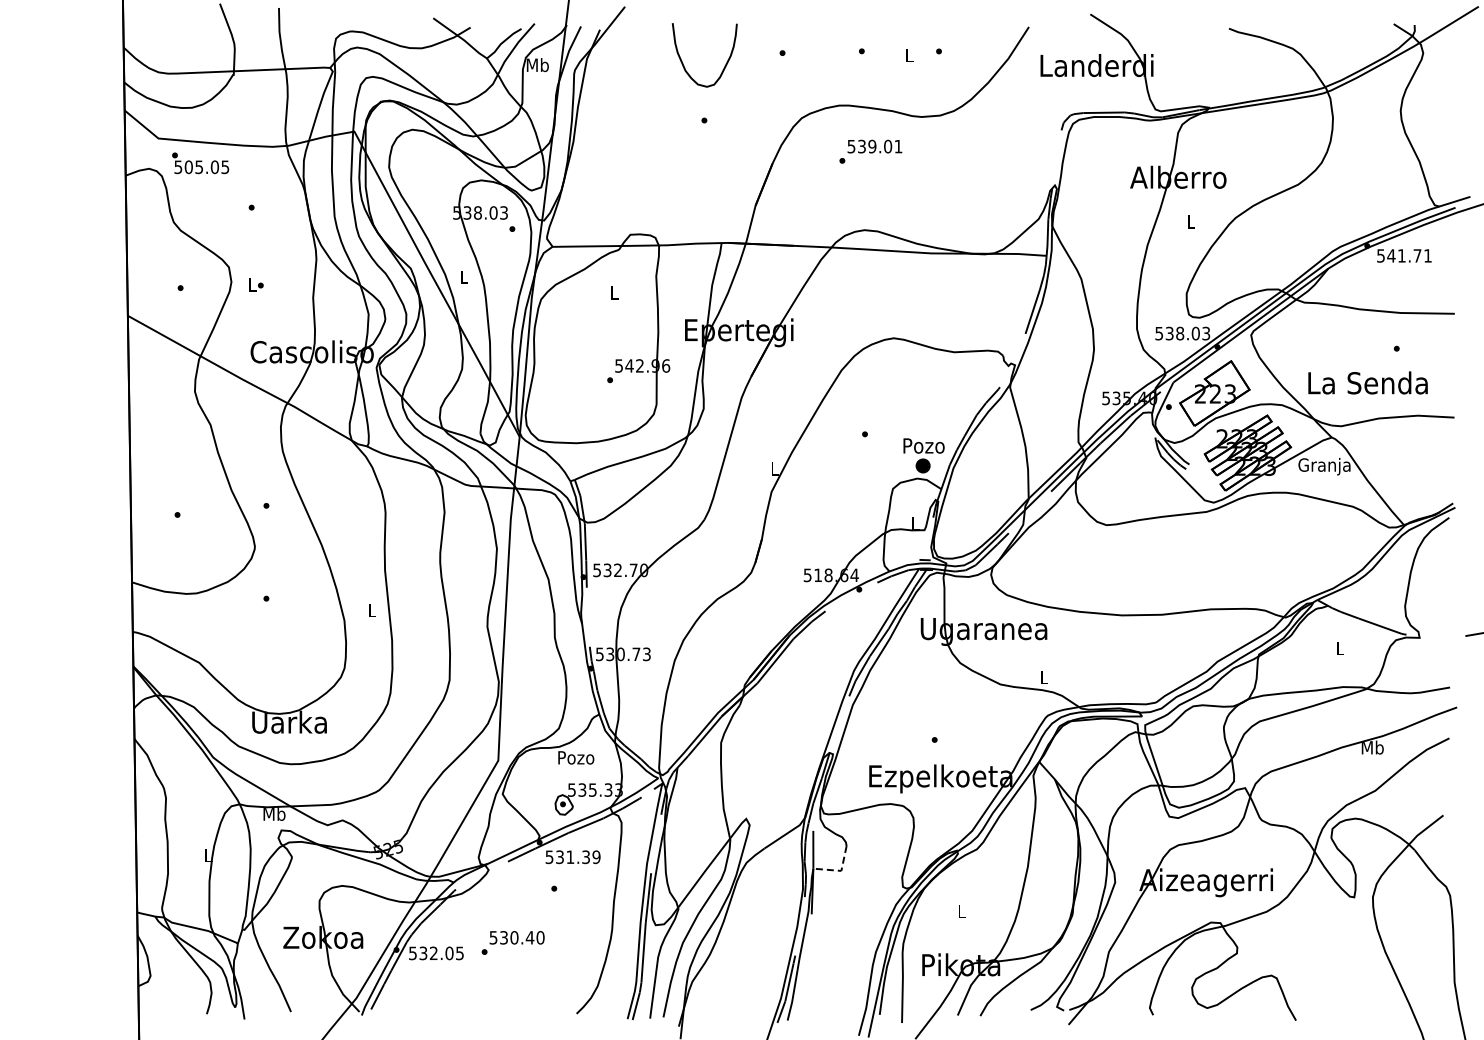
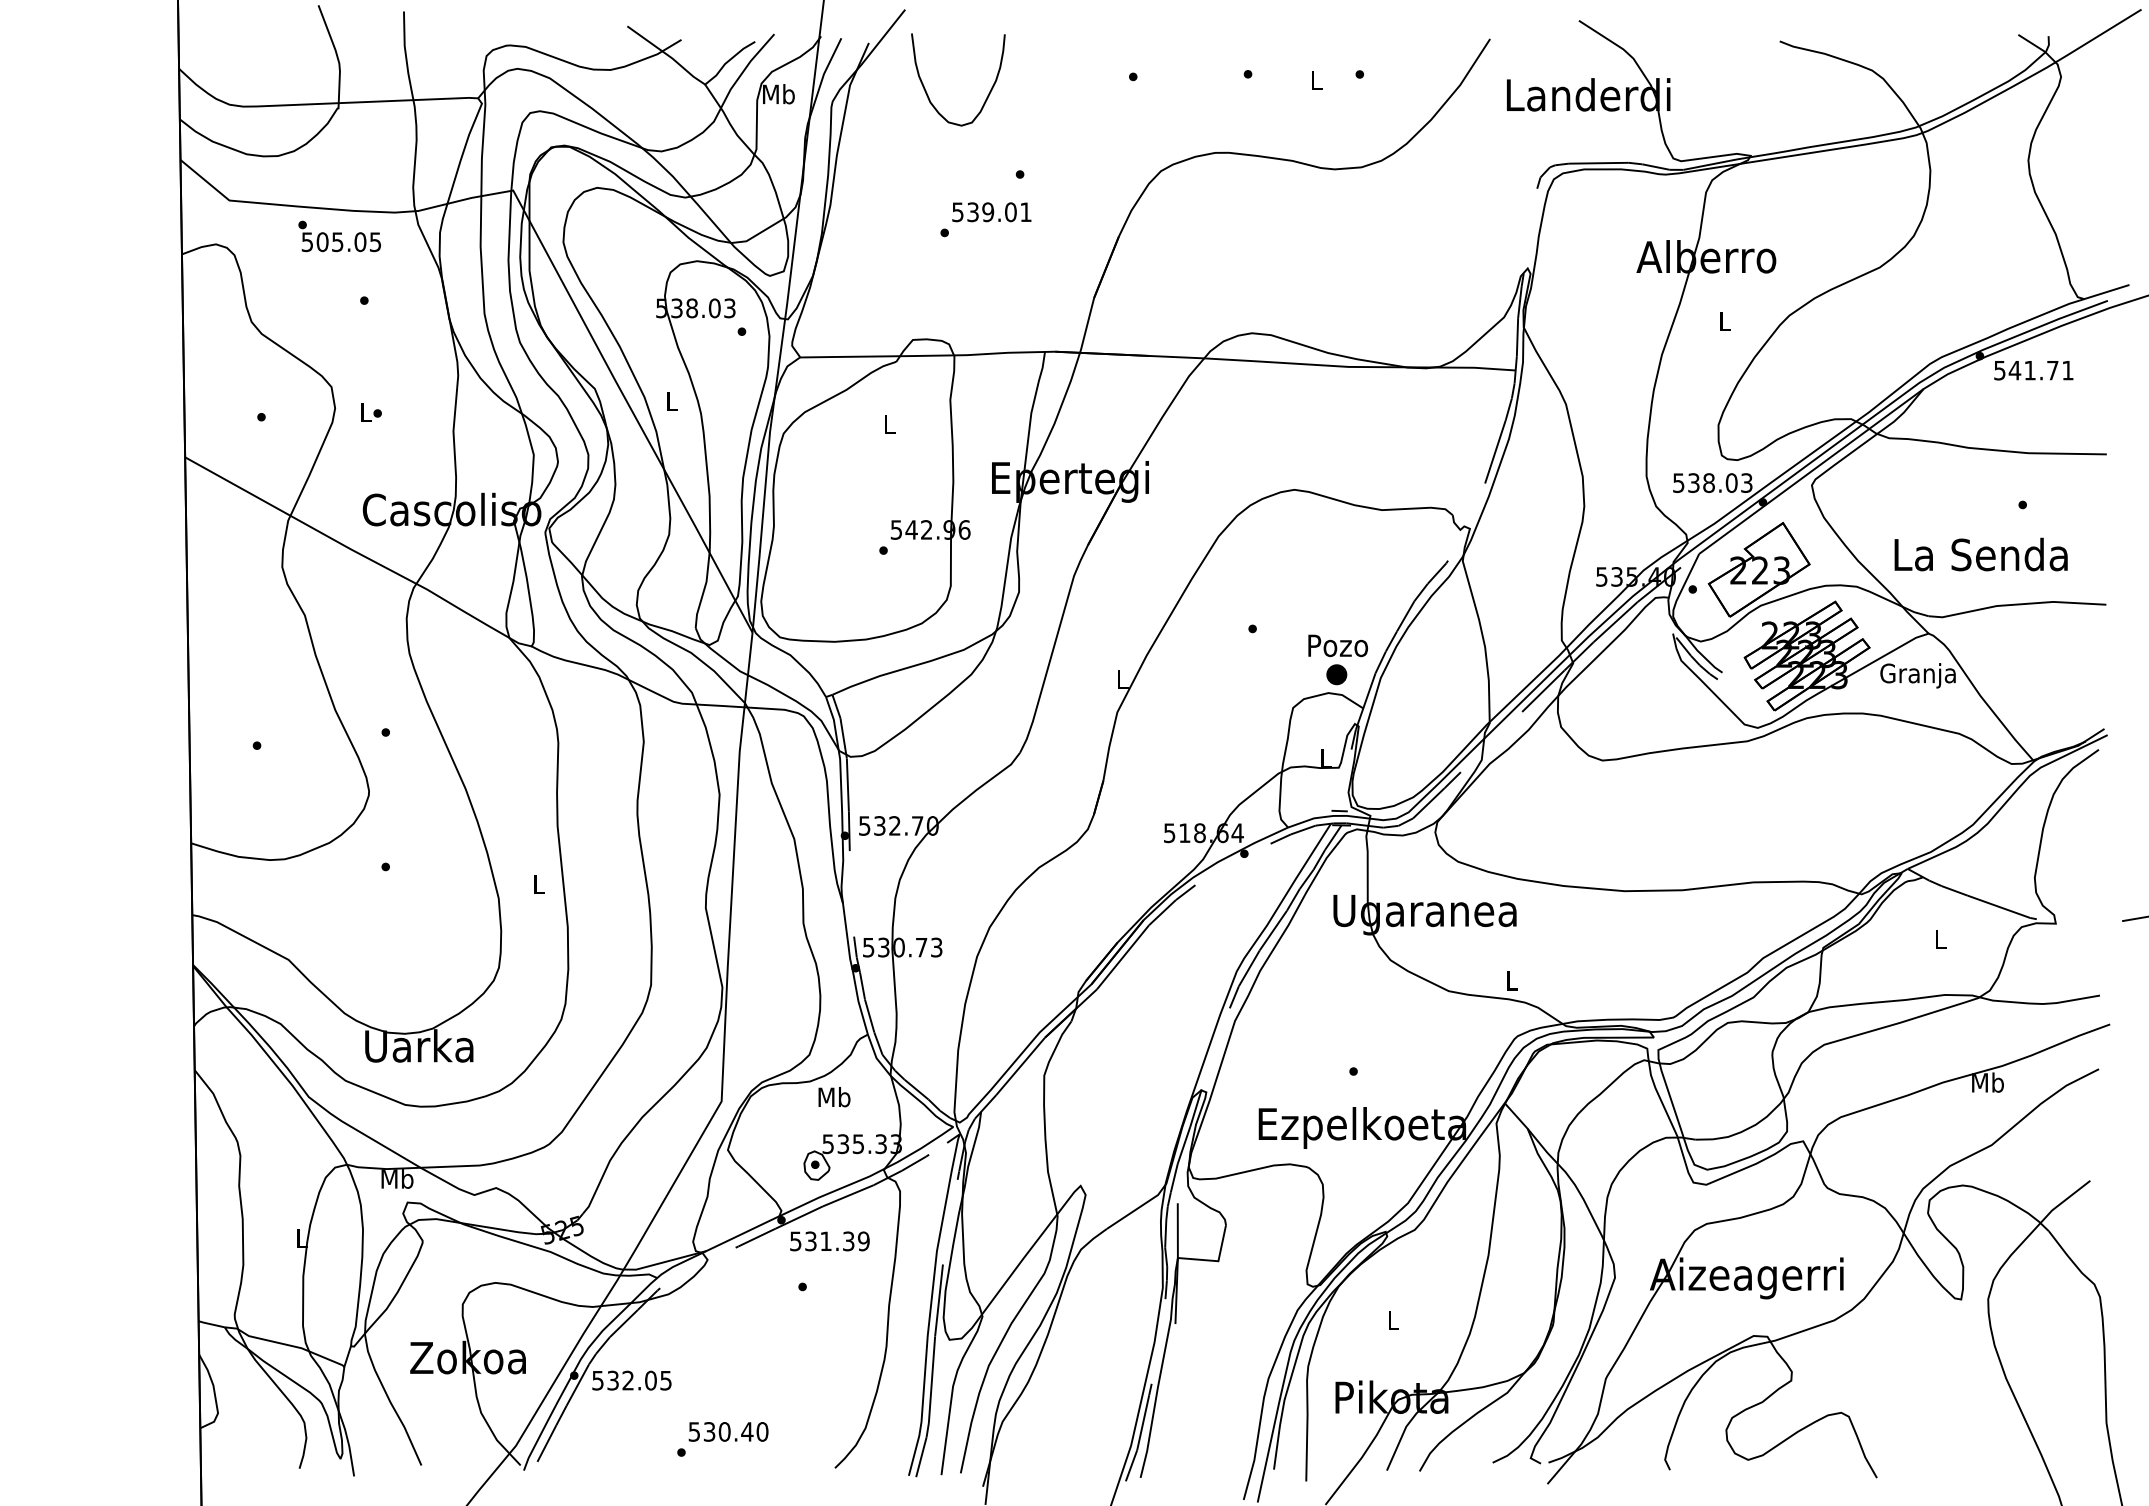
curve: (684, 65) -> (928, 94), moved
text: (870, 151) -> (985, 219), moved
text: (200, 163) -> (339, 236), moved
text: (576, 757) -> (834, 1096), Pozo -> Mb
line: (840, 870) -> (1217, 1260), dashed -> solid
text: (512, 942) -> (721, 1438), moved

